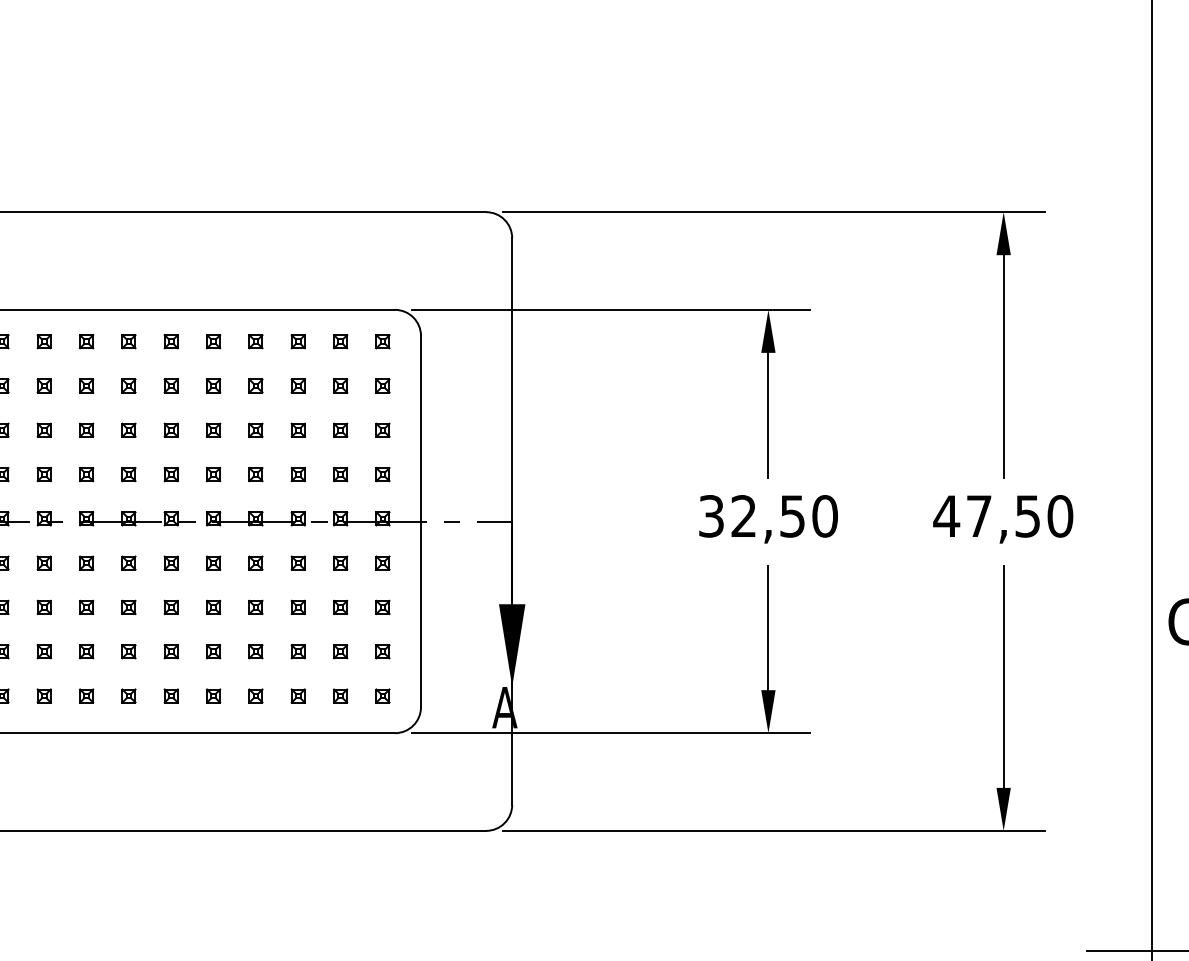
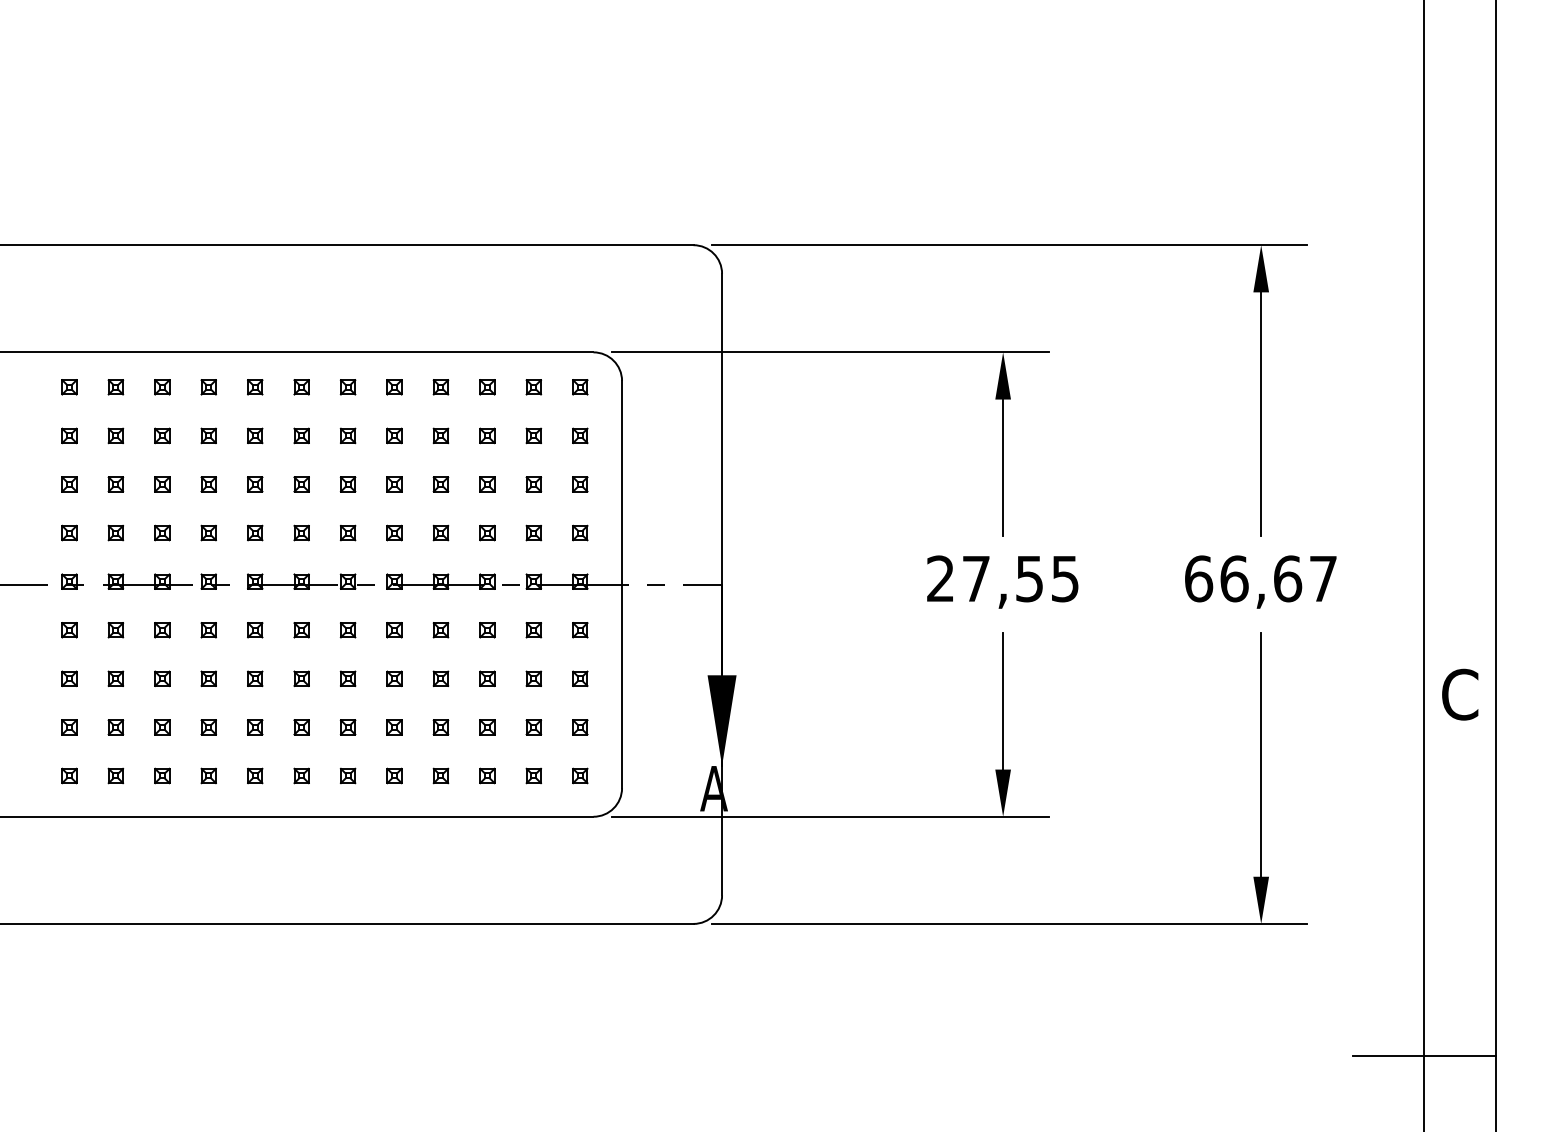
text: (768, 515) -> (1003, 578), 32,50 -> 27,55
text: (1003, 515) -> (1260, 578), 47,50 -> 66,67

